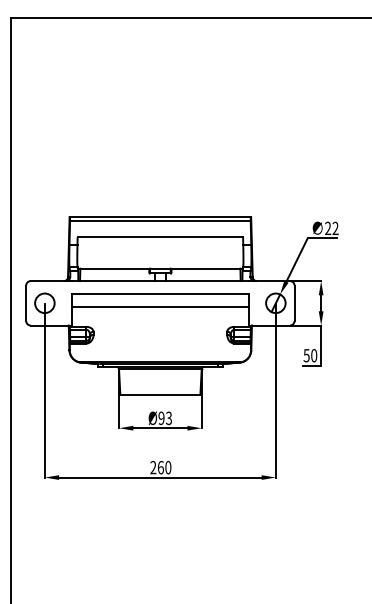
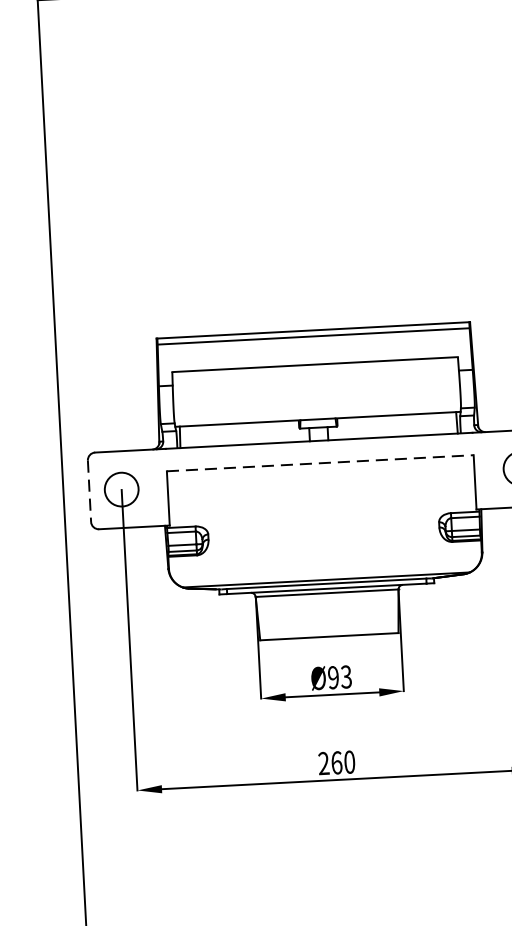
line: (160, 294) -> (320, 463), solid -> dashed
line: (26, 303) -> (89, 491), solid -> dashed
line: (160, 307) -> (321, 486), removed

